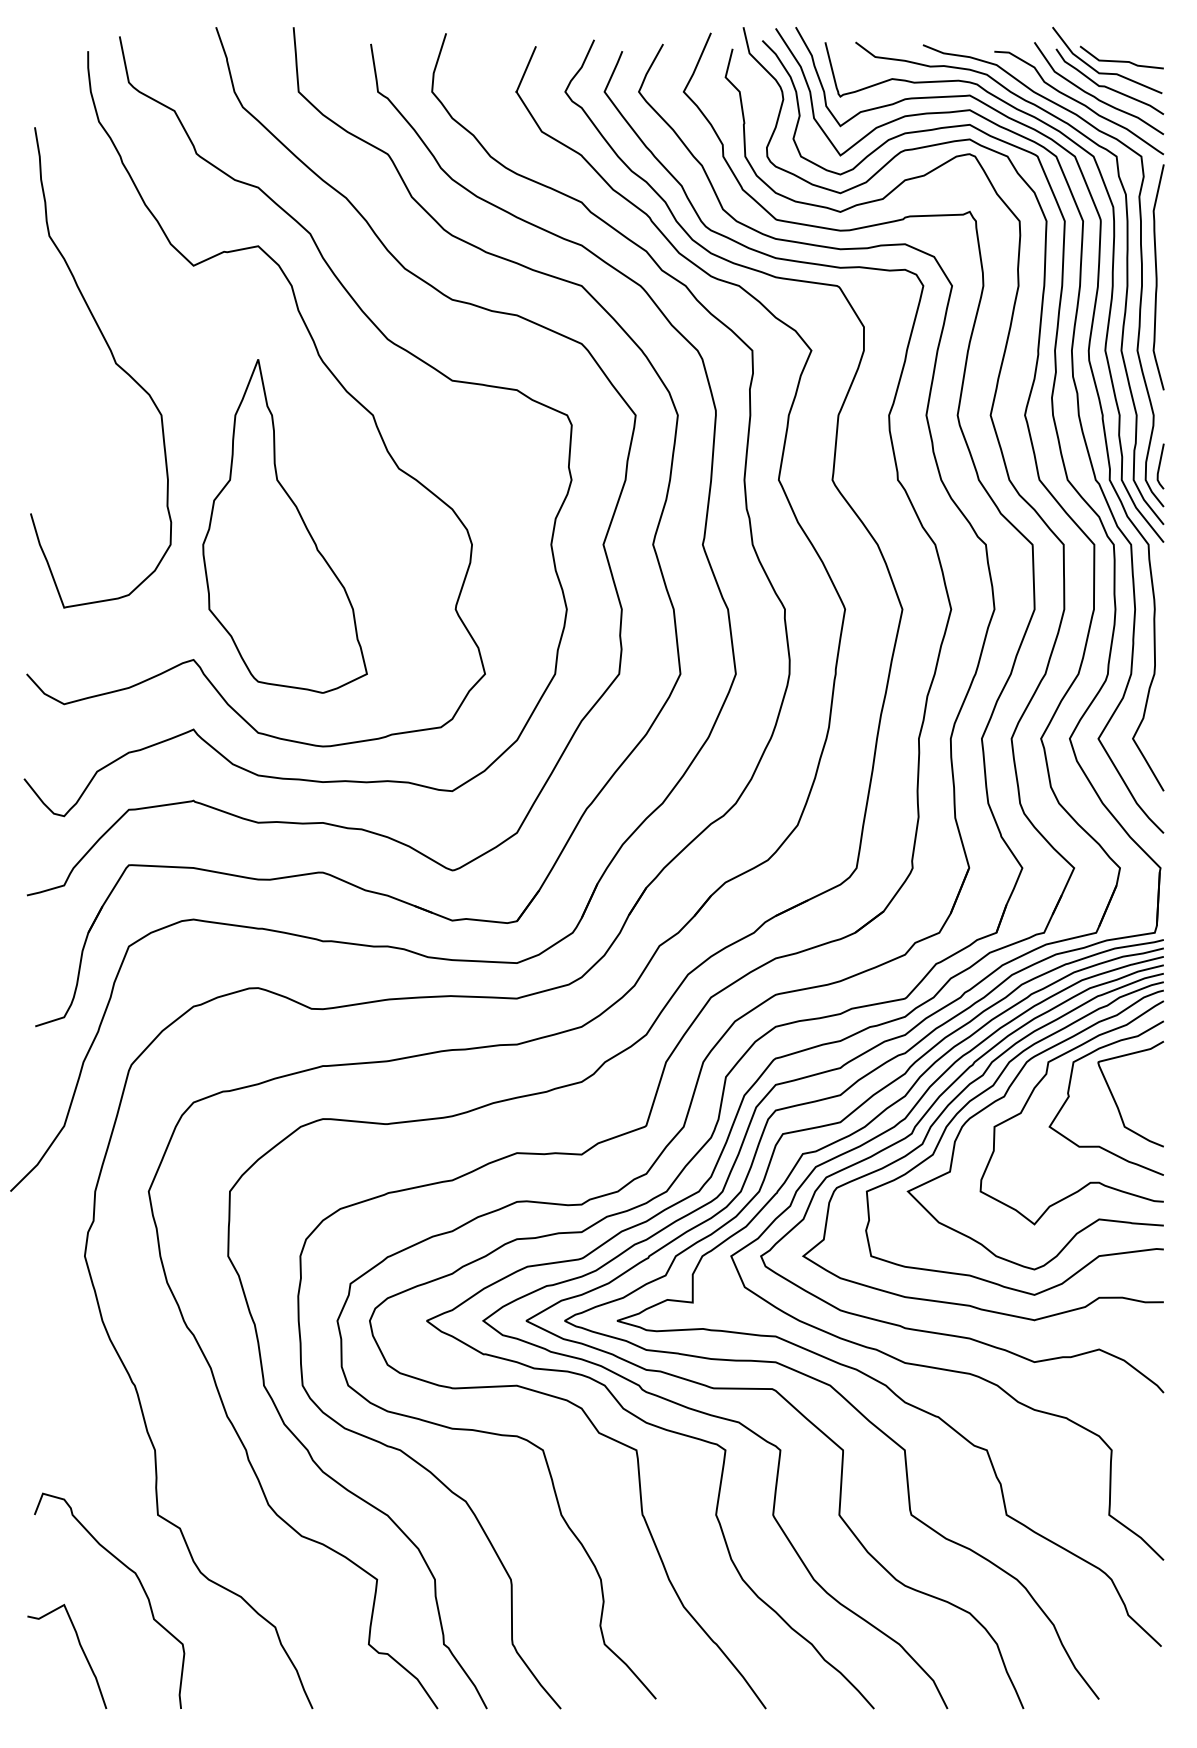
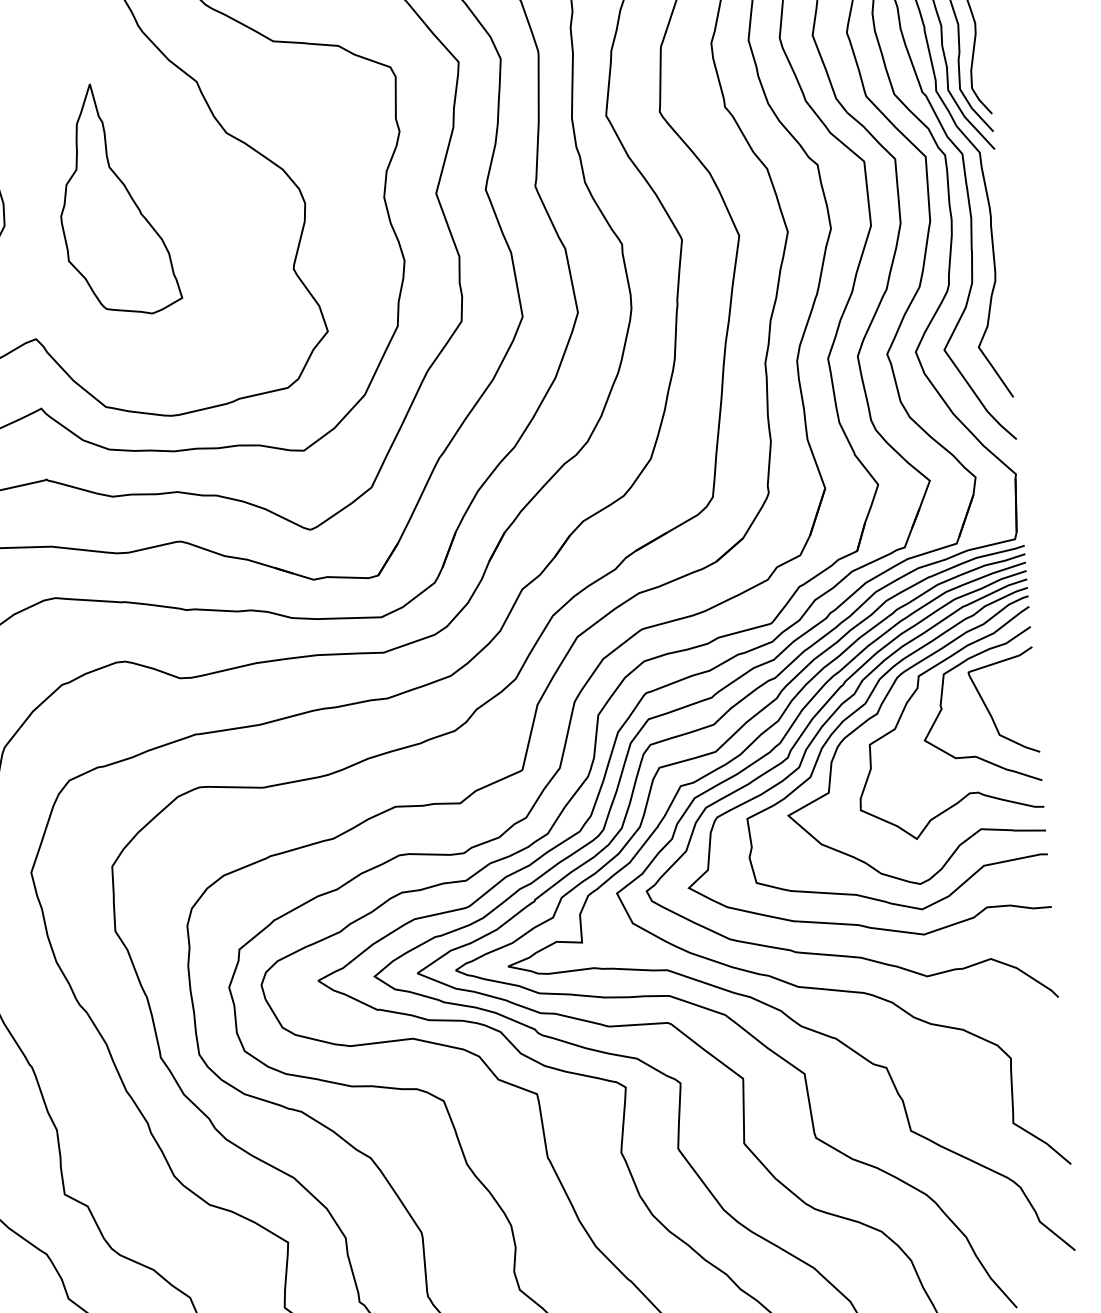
line: (1160, 466) -> (985, 73), removed
part: (284, 526) -> (116, 199), size x0.7

